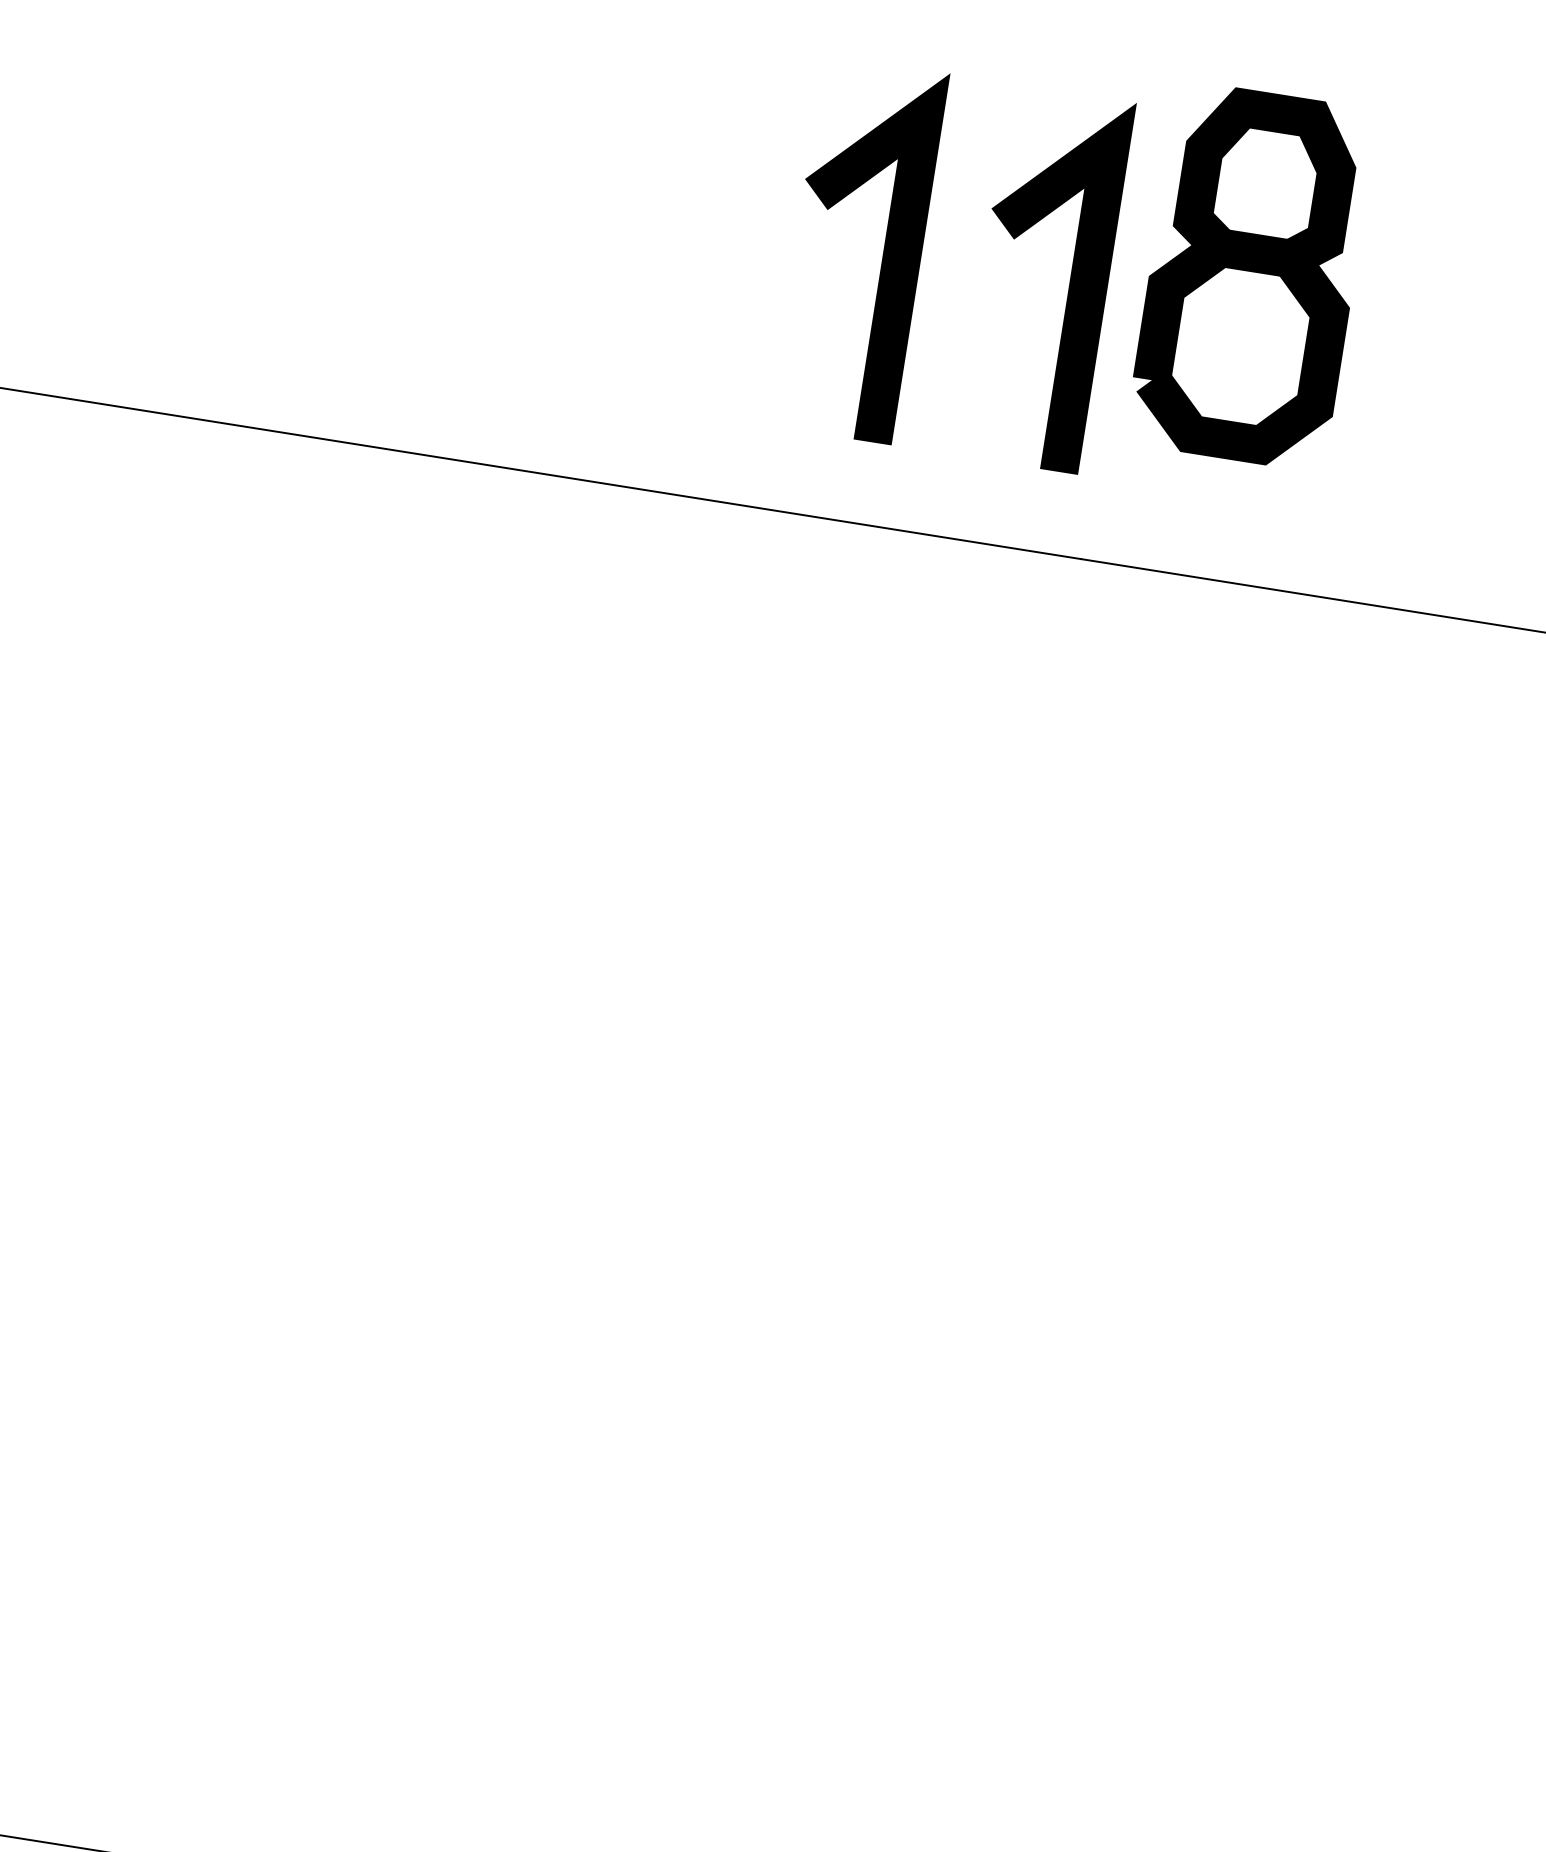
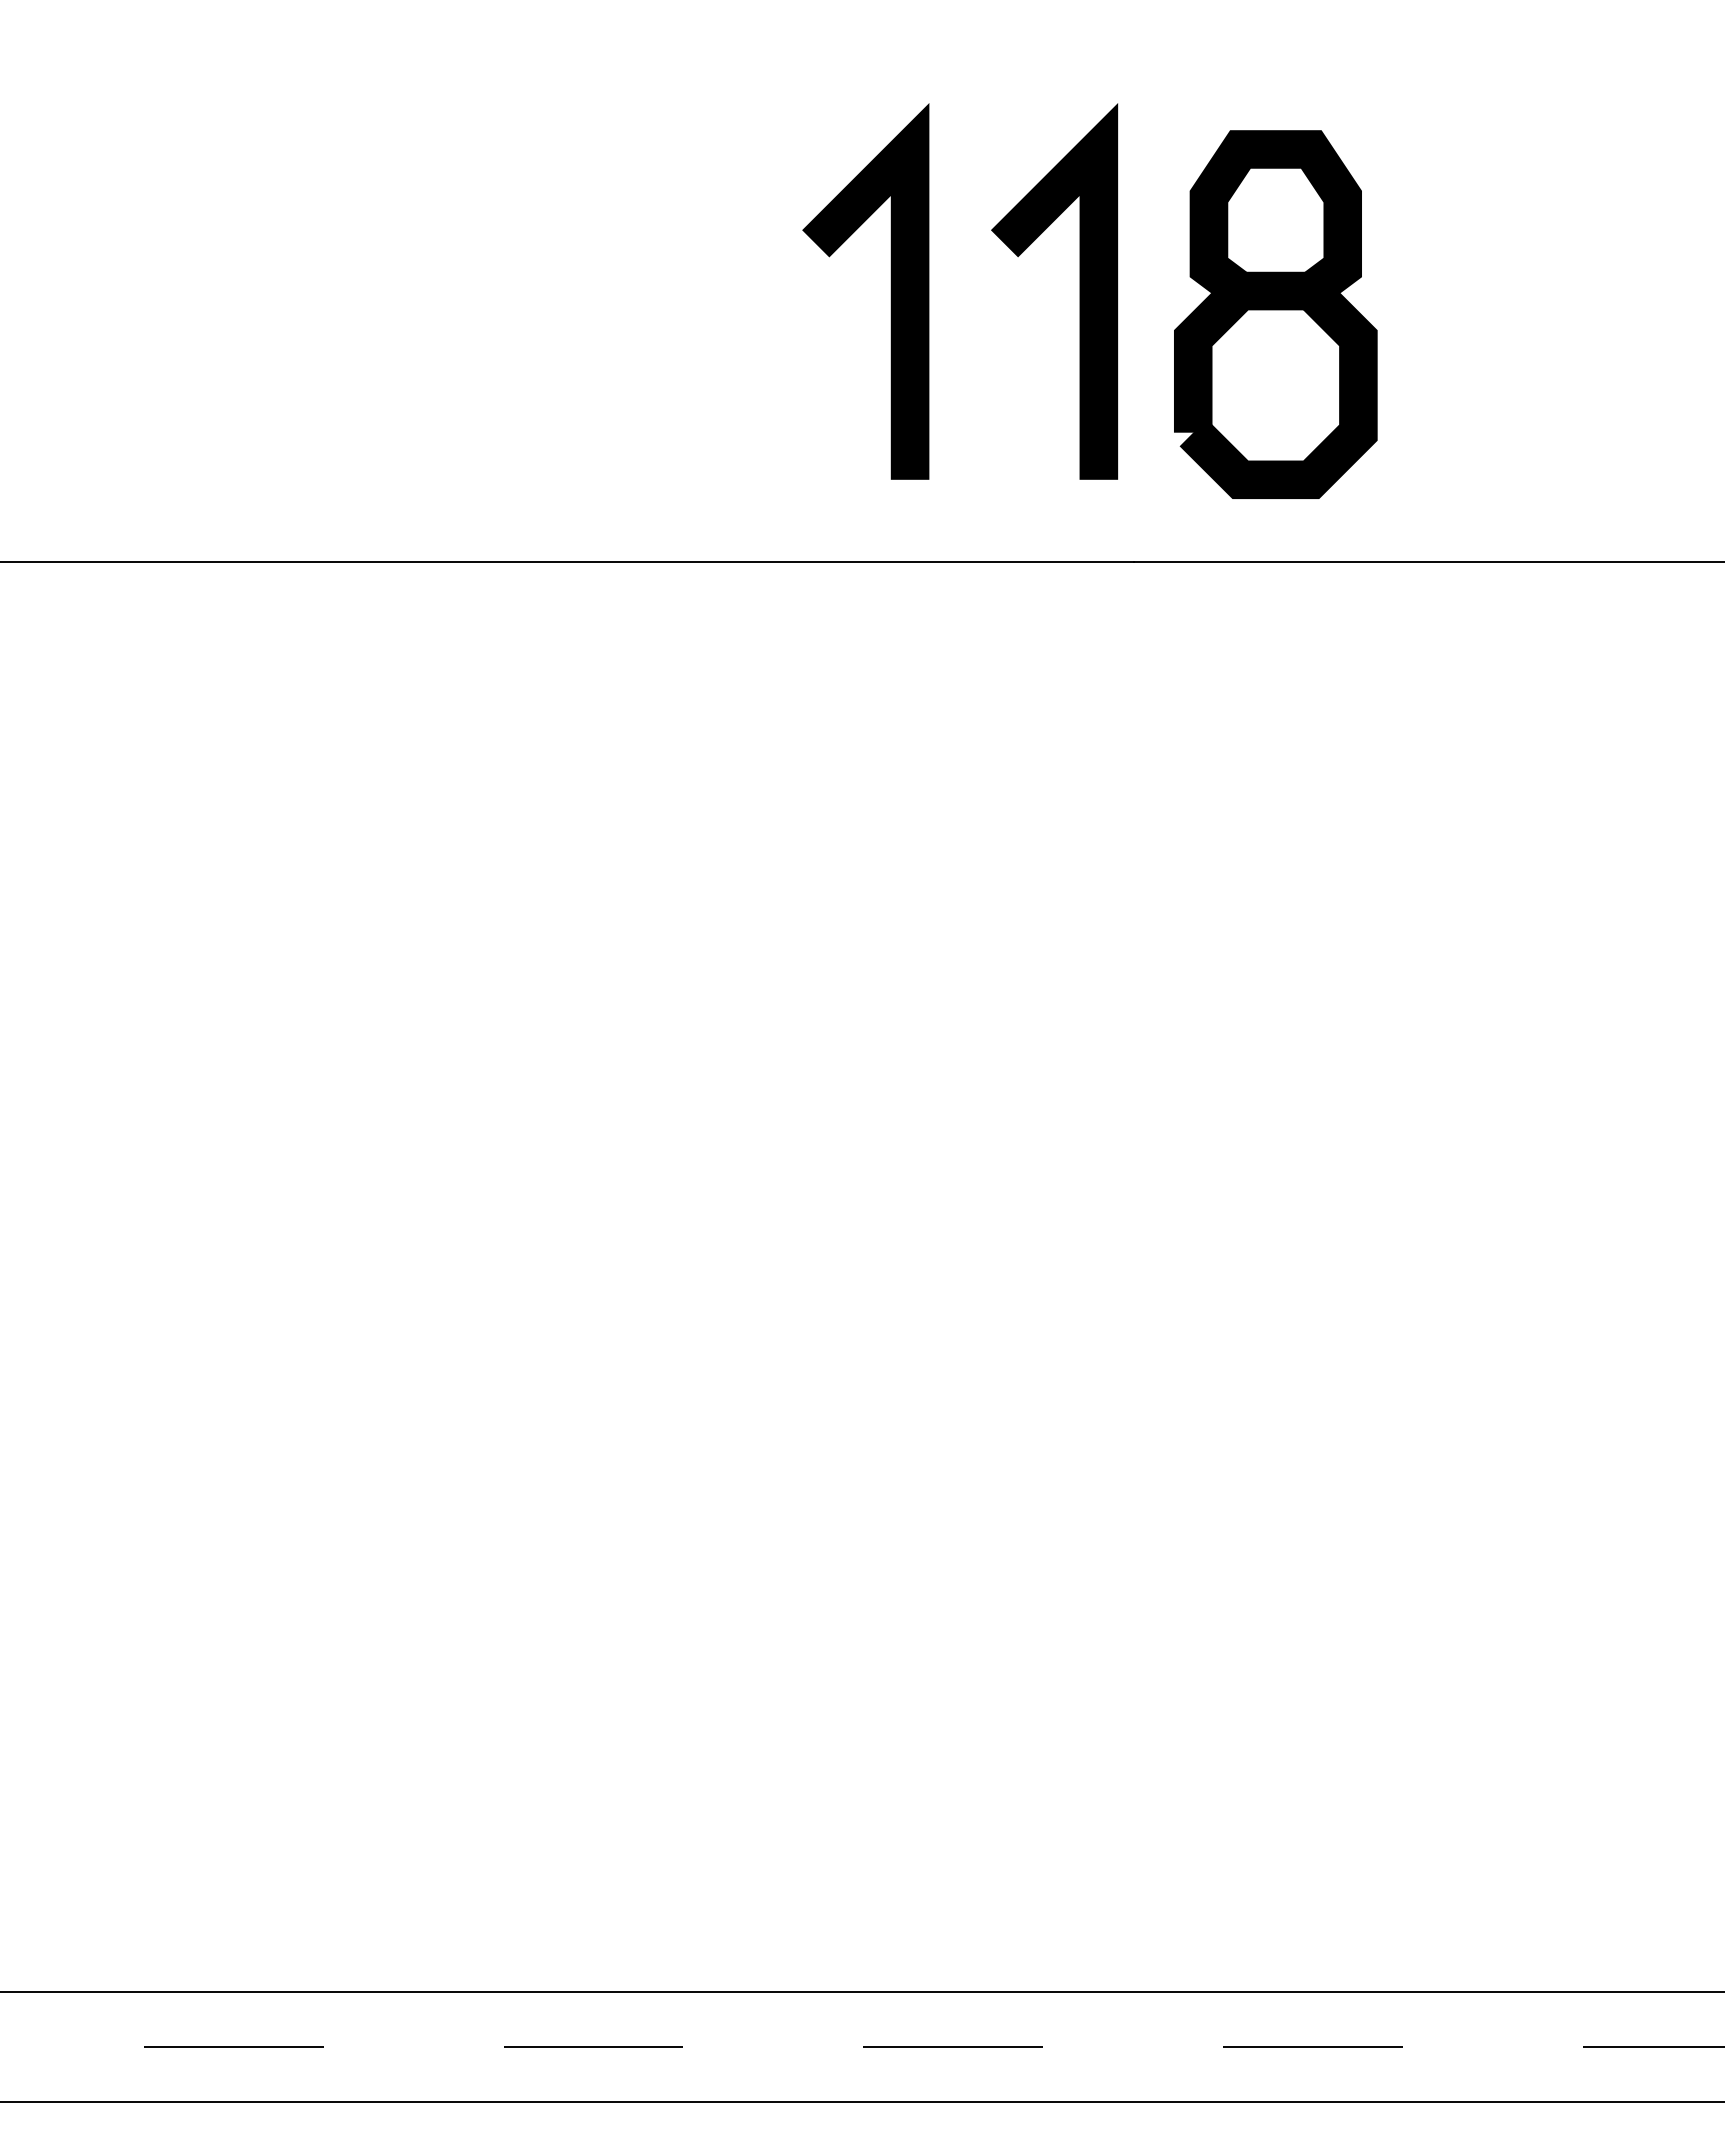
part: (1251, 276) -> (1275, 314), moved

